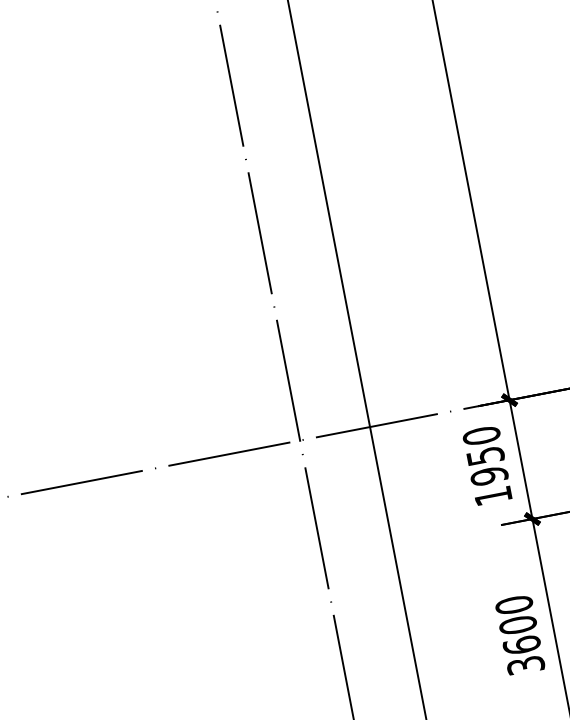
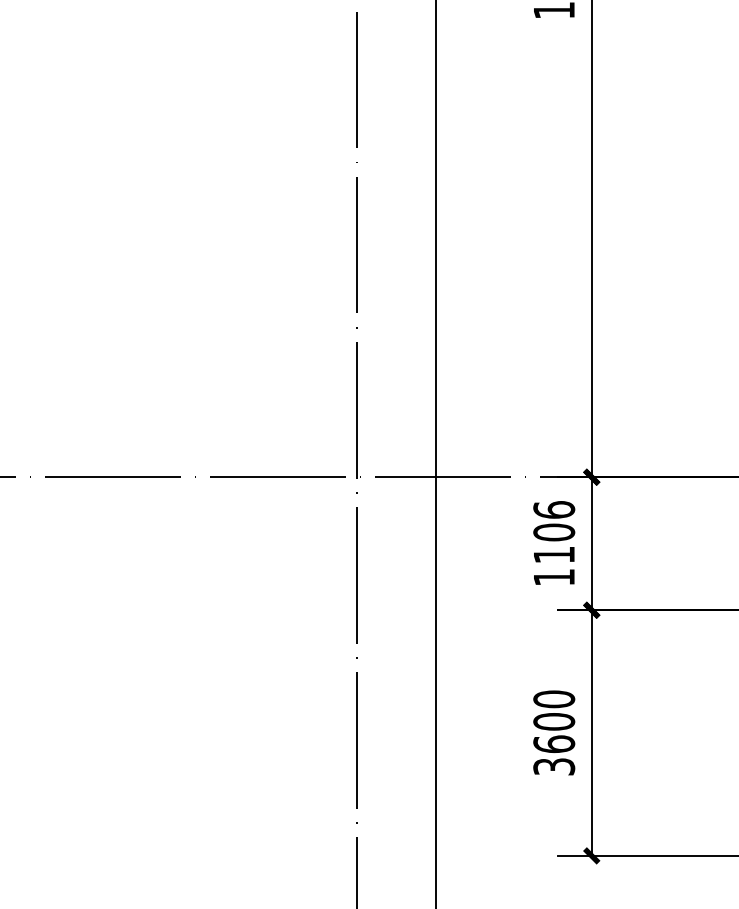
text: (485, 455) -> (554, 532), 1950 -> 1106

